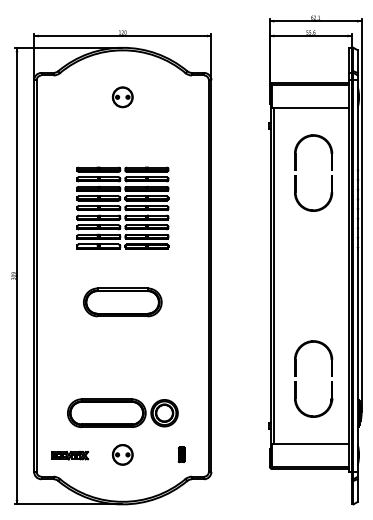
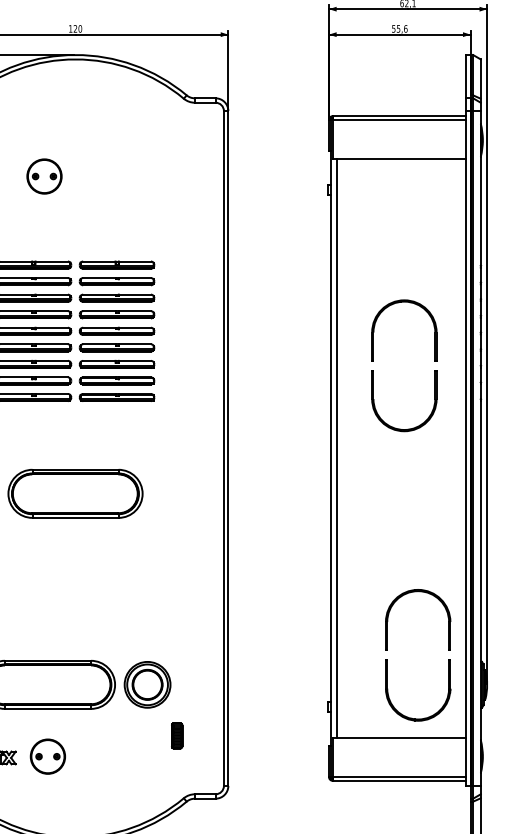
part: (122, 97) -> (44, 176), moved
part: (296, 170) -> (374, 361), moved
part: (296, 376) -> (388, 650), moved
part: (122, 454) -> (47, 755), moved
part: (181, 454) -> (176, 735), moved

